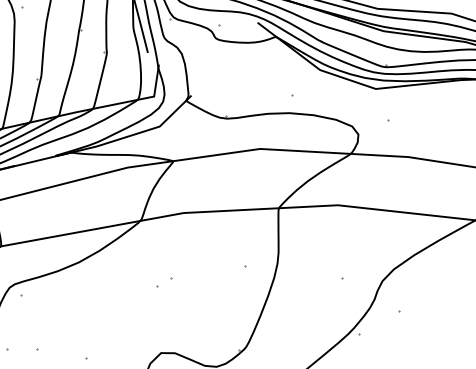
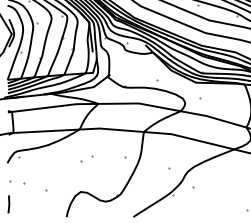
part: (164, 282) -> (86, 159), size x1.6

